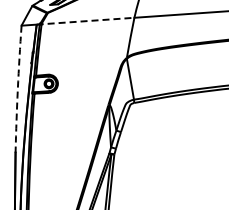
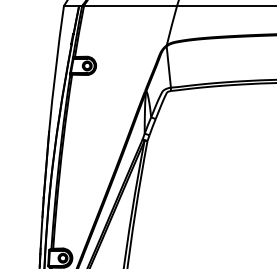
line: (86, 21) -> (128, 6), dashed -> solid
arc: (17, 89) -> (55, 69), dashed -> solid

